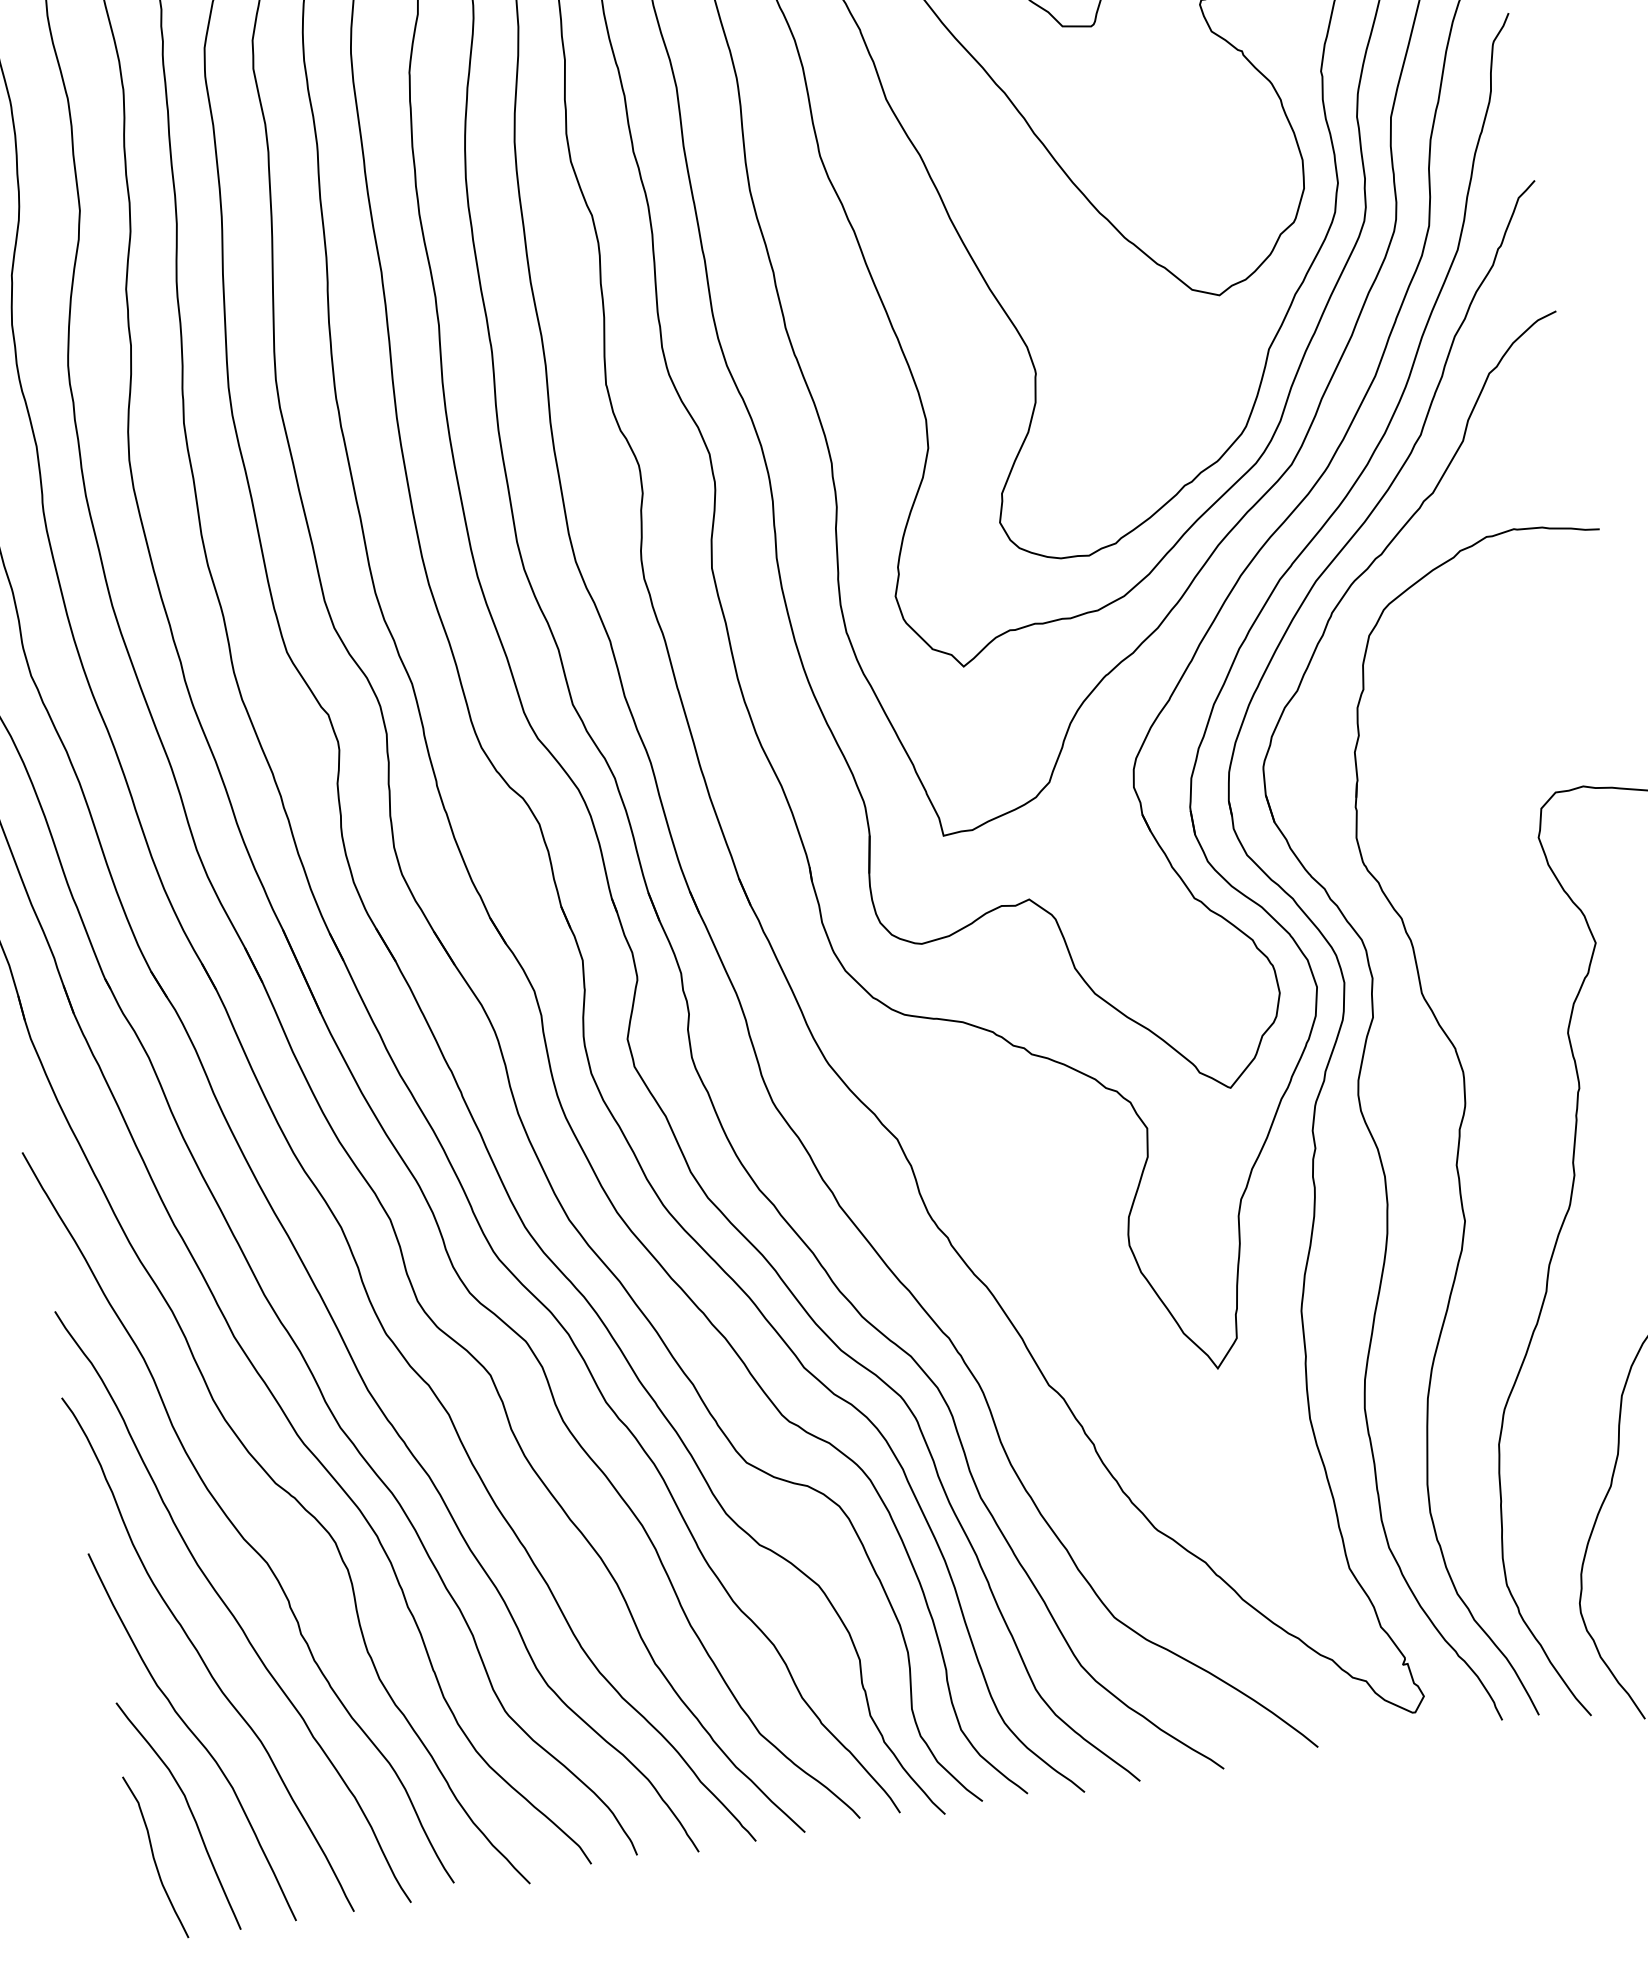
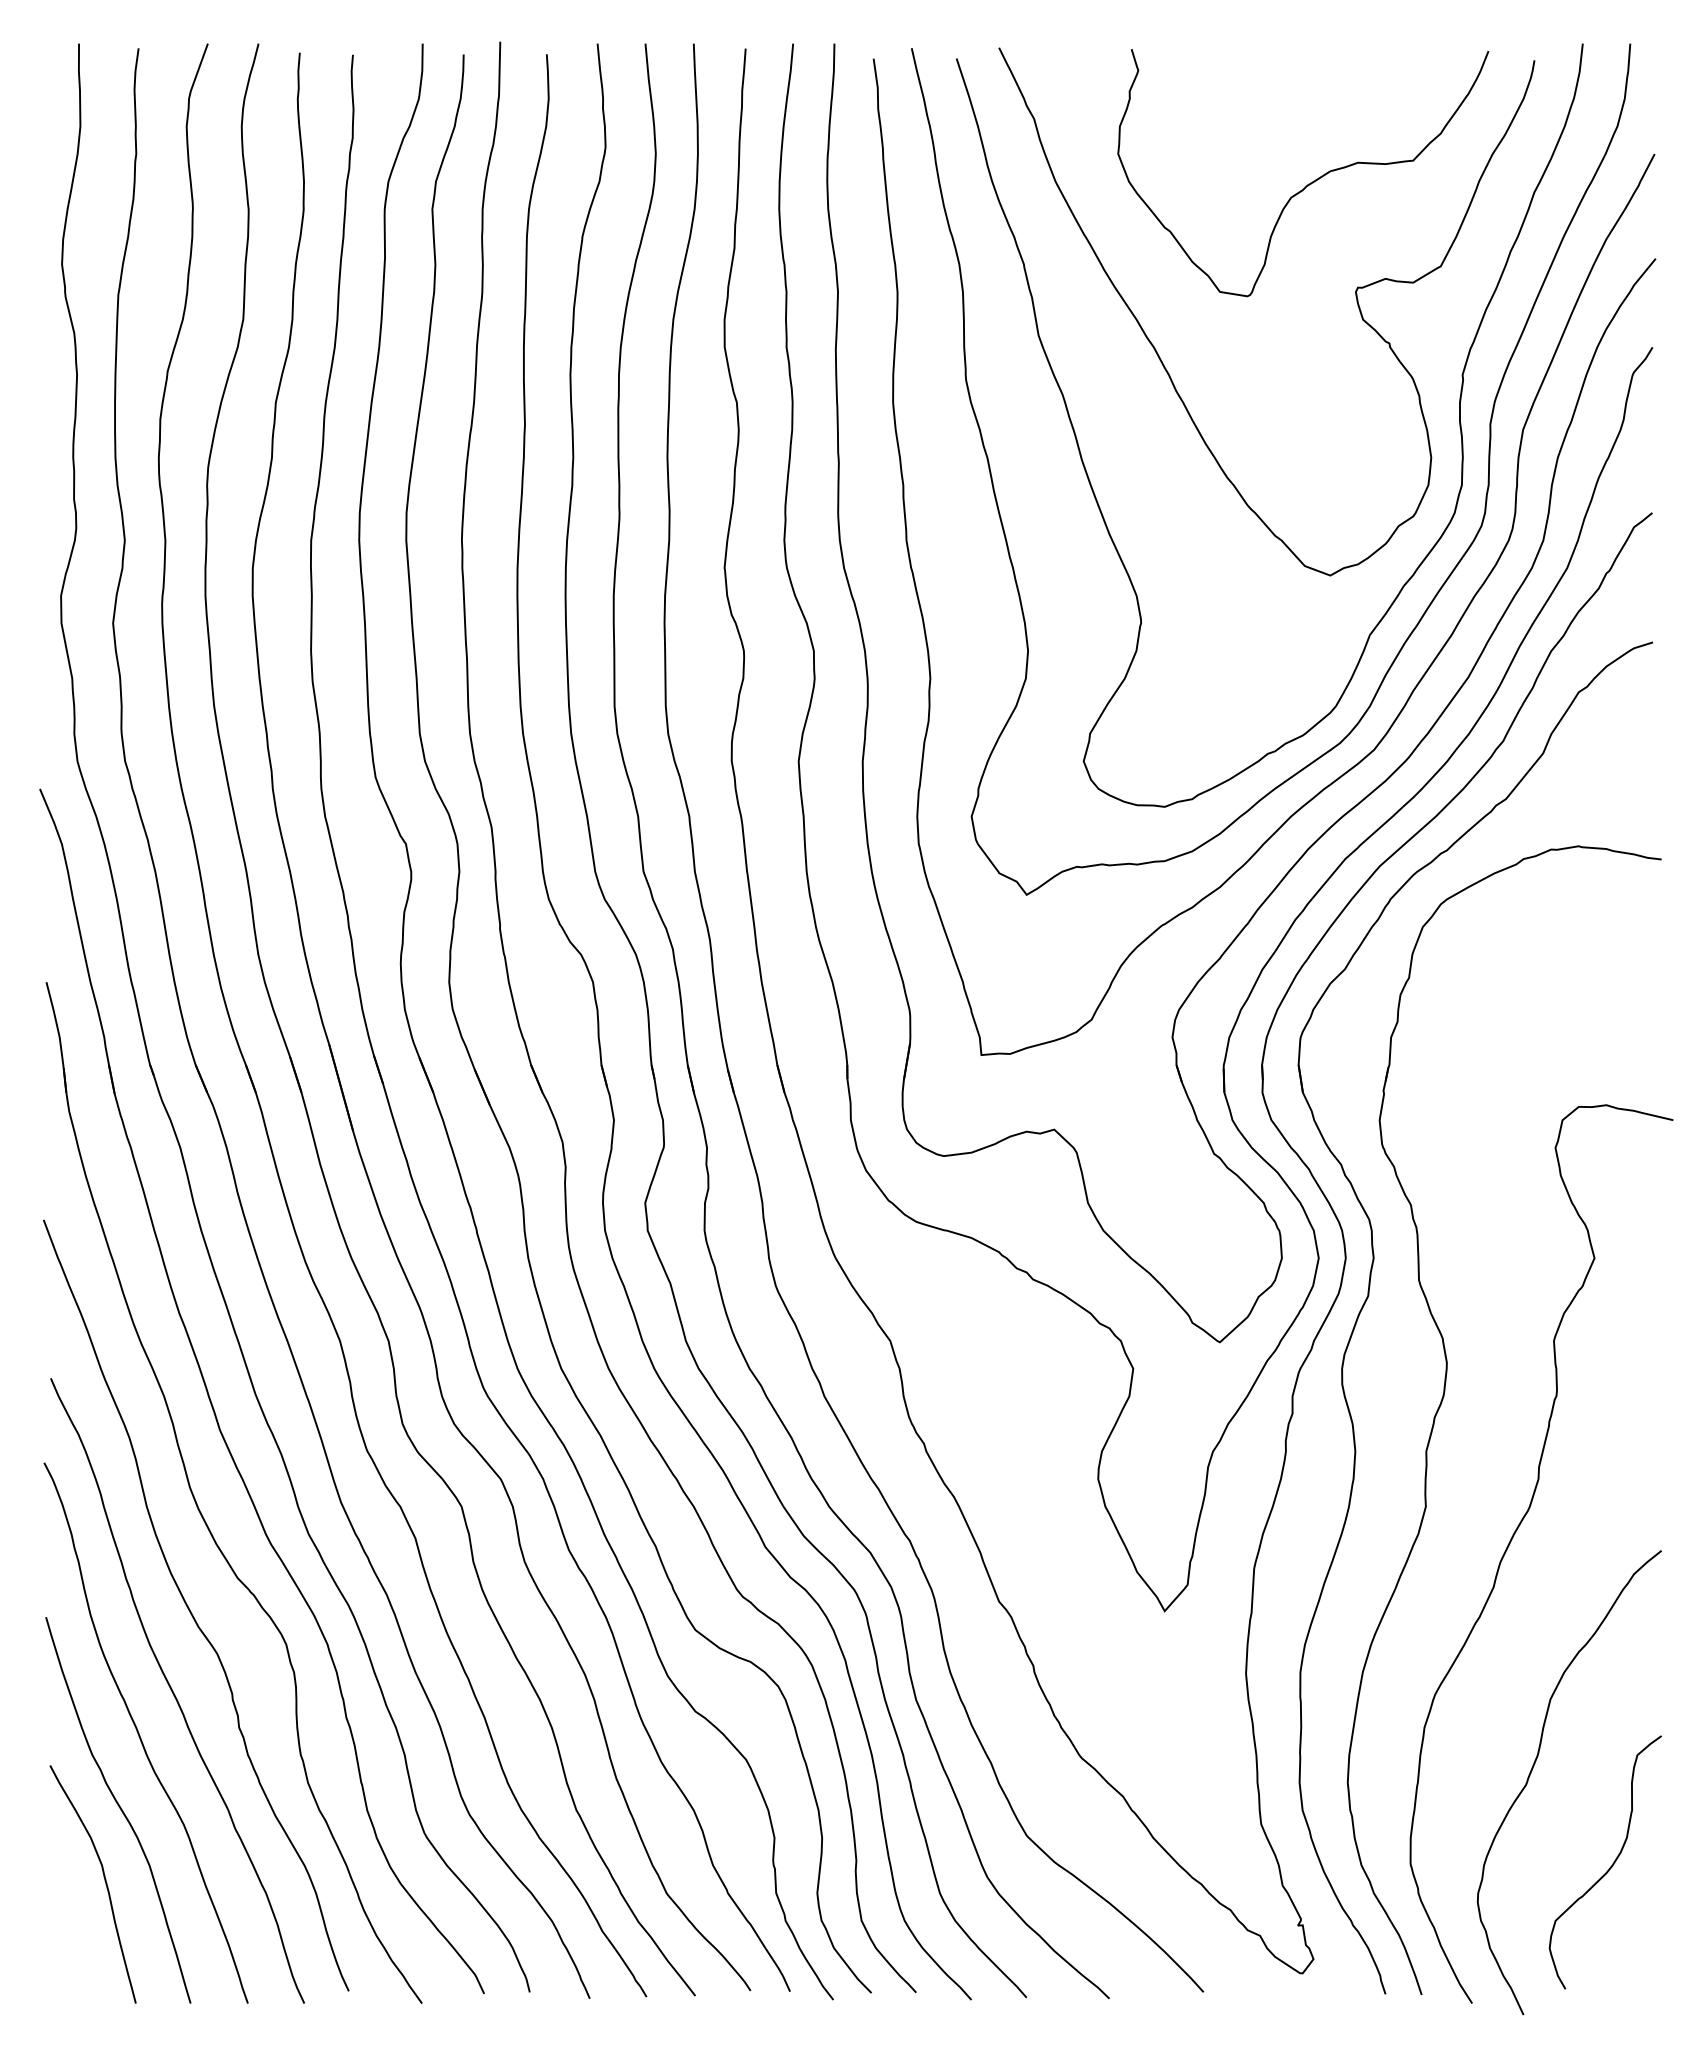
curve: (154, 1857) -> (63, 1920), removed

